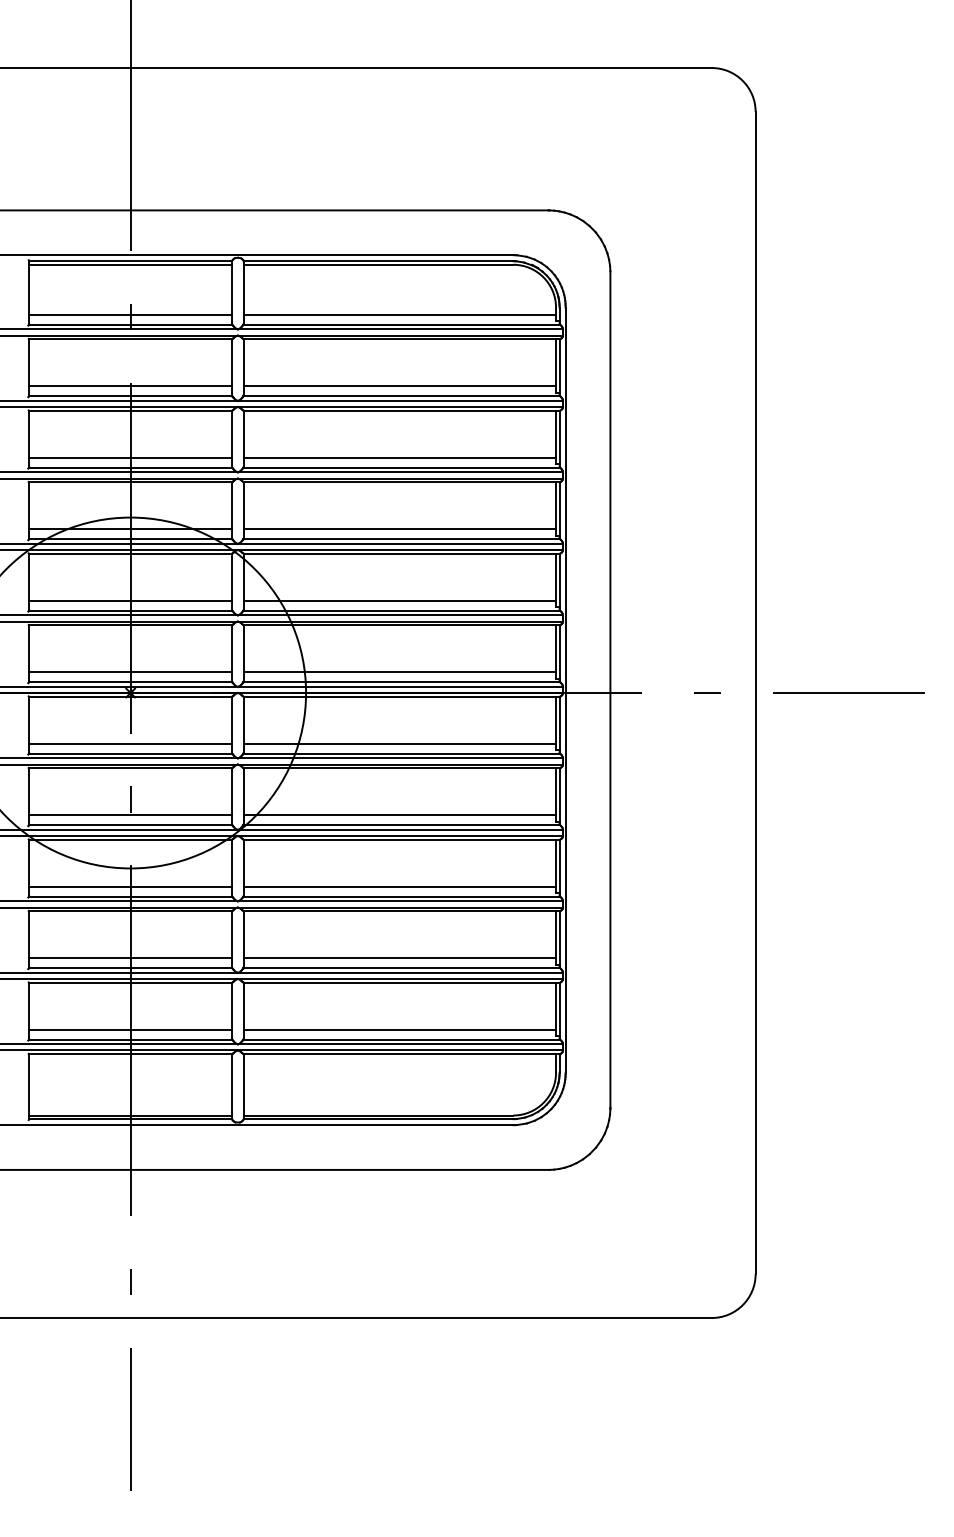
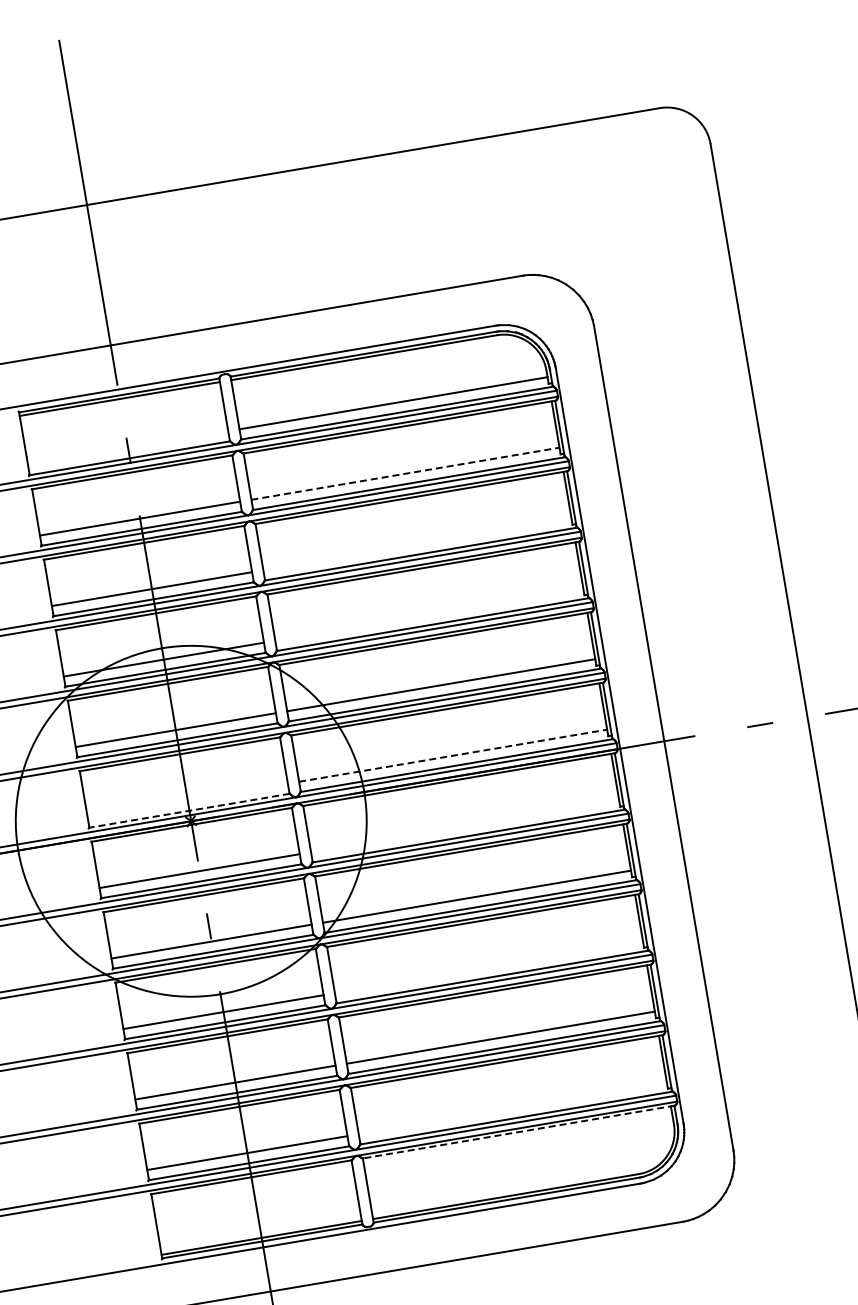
line: (130, 314) -> (127, 448), removed
line: (400, 386) -> (406, 474), solid -> dashed
line: (399, 457) -> (417, 544), removed
line: (399, 529) -> (429, 615), removed
line: (130, 672) -> (187, 801), removed
line: (400, 672) -> (453, 756), solid -> dashed
line: (130, 682) -> (189, 810), solid -> dashed
line: (399, 743) -> (464, 826), removed
line: (399, 886) -> (488, 967), removed
line: (399, 1029) -> (512, 1108), removed
line: (401, 1054) -> (518, 1132), solid -> dashed

